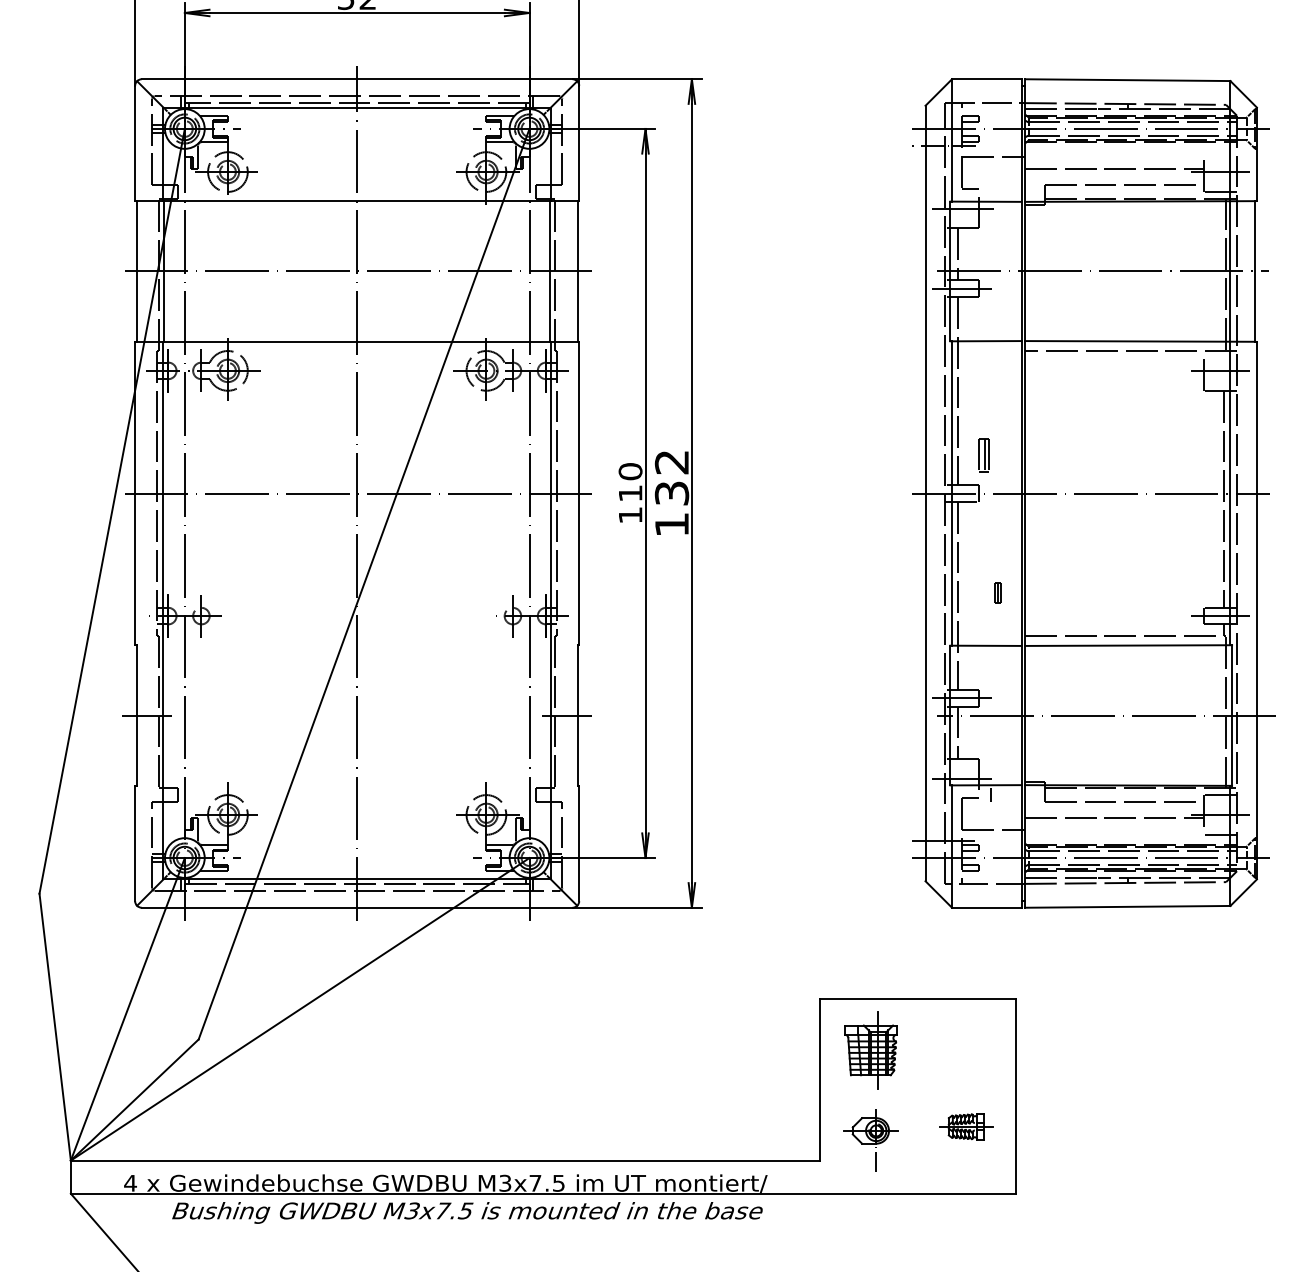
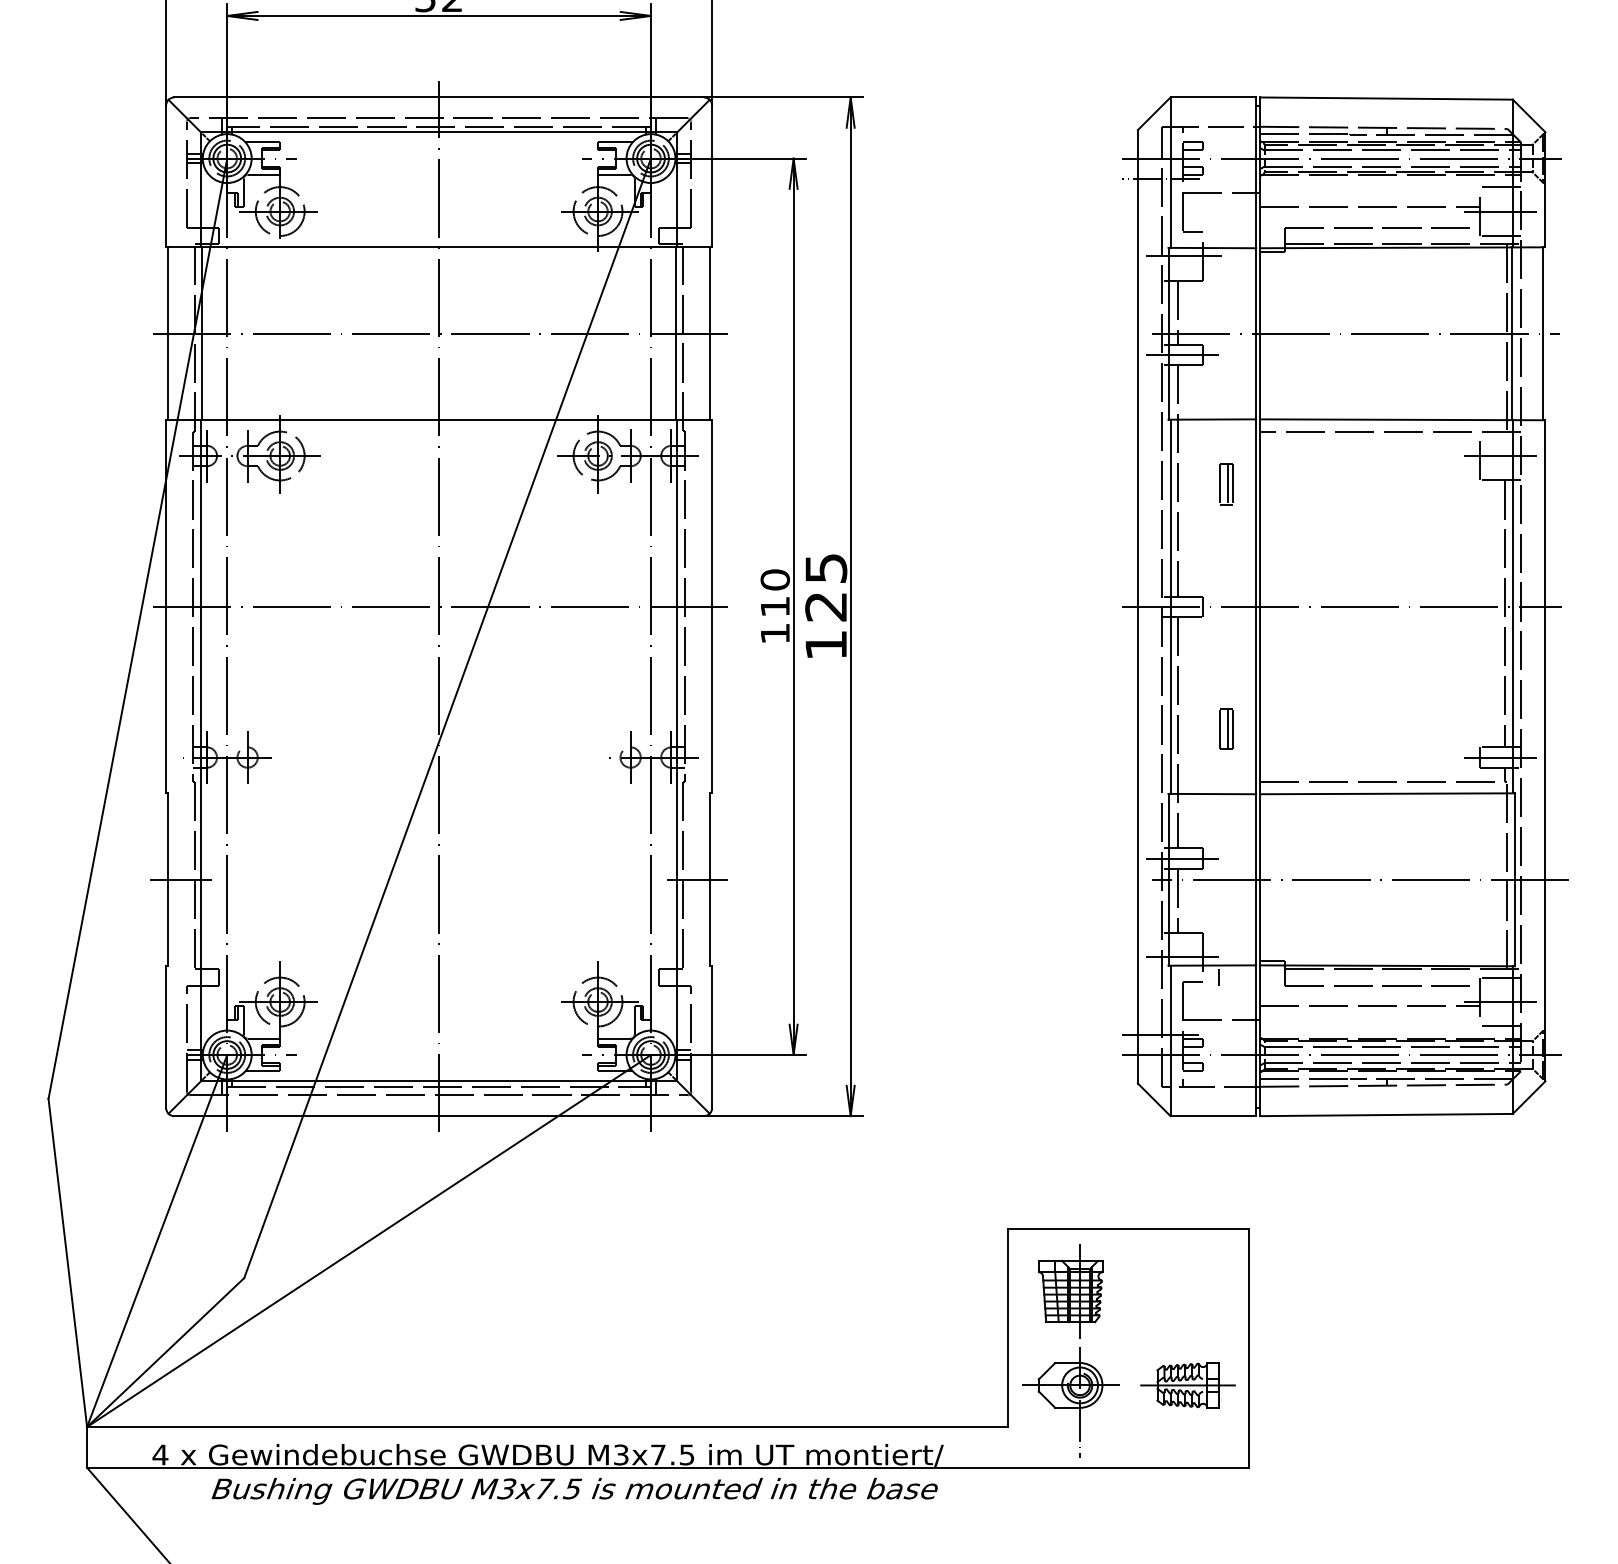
line: (1220, 152) -> (1500, 187), added
part: (983, 455) -> (1226, 484), moved
text: (672, 477) -> (826, 587), 132 -> 125
part: (997, 592) -> (1226, 728), size x1.67
part: (965, 1126) -> (1187, 1385), size x1.43
part: (870, 1140) -> (1070, 1402), size x1.43

